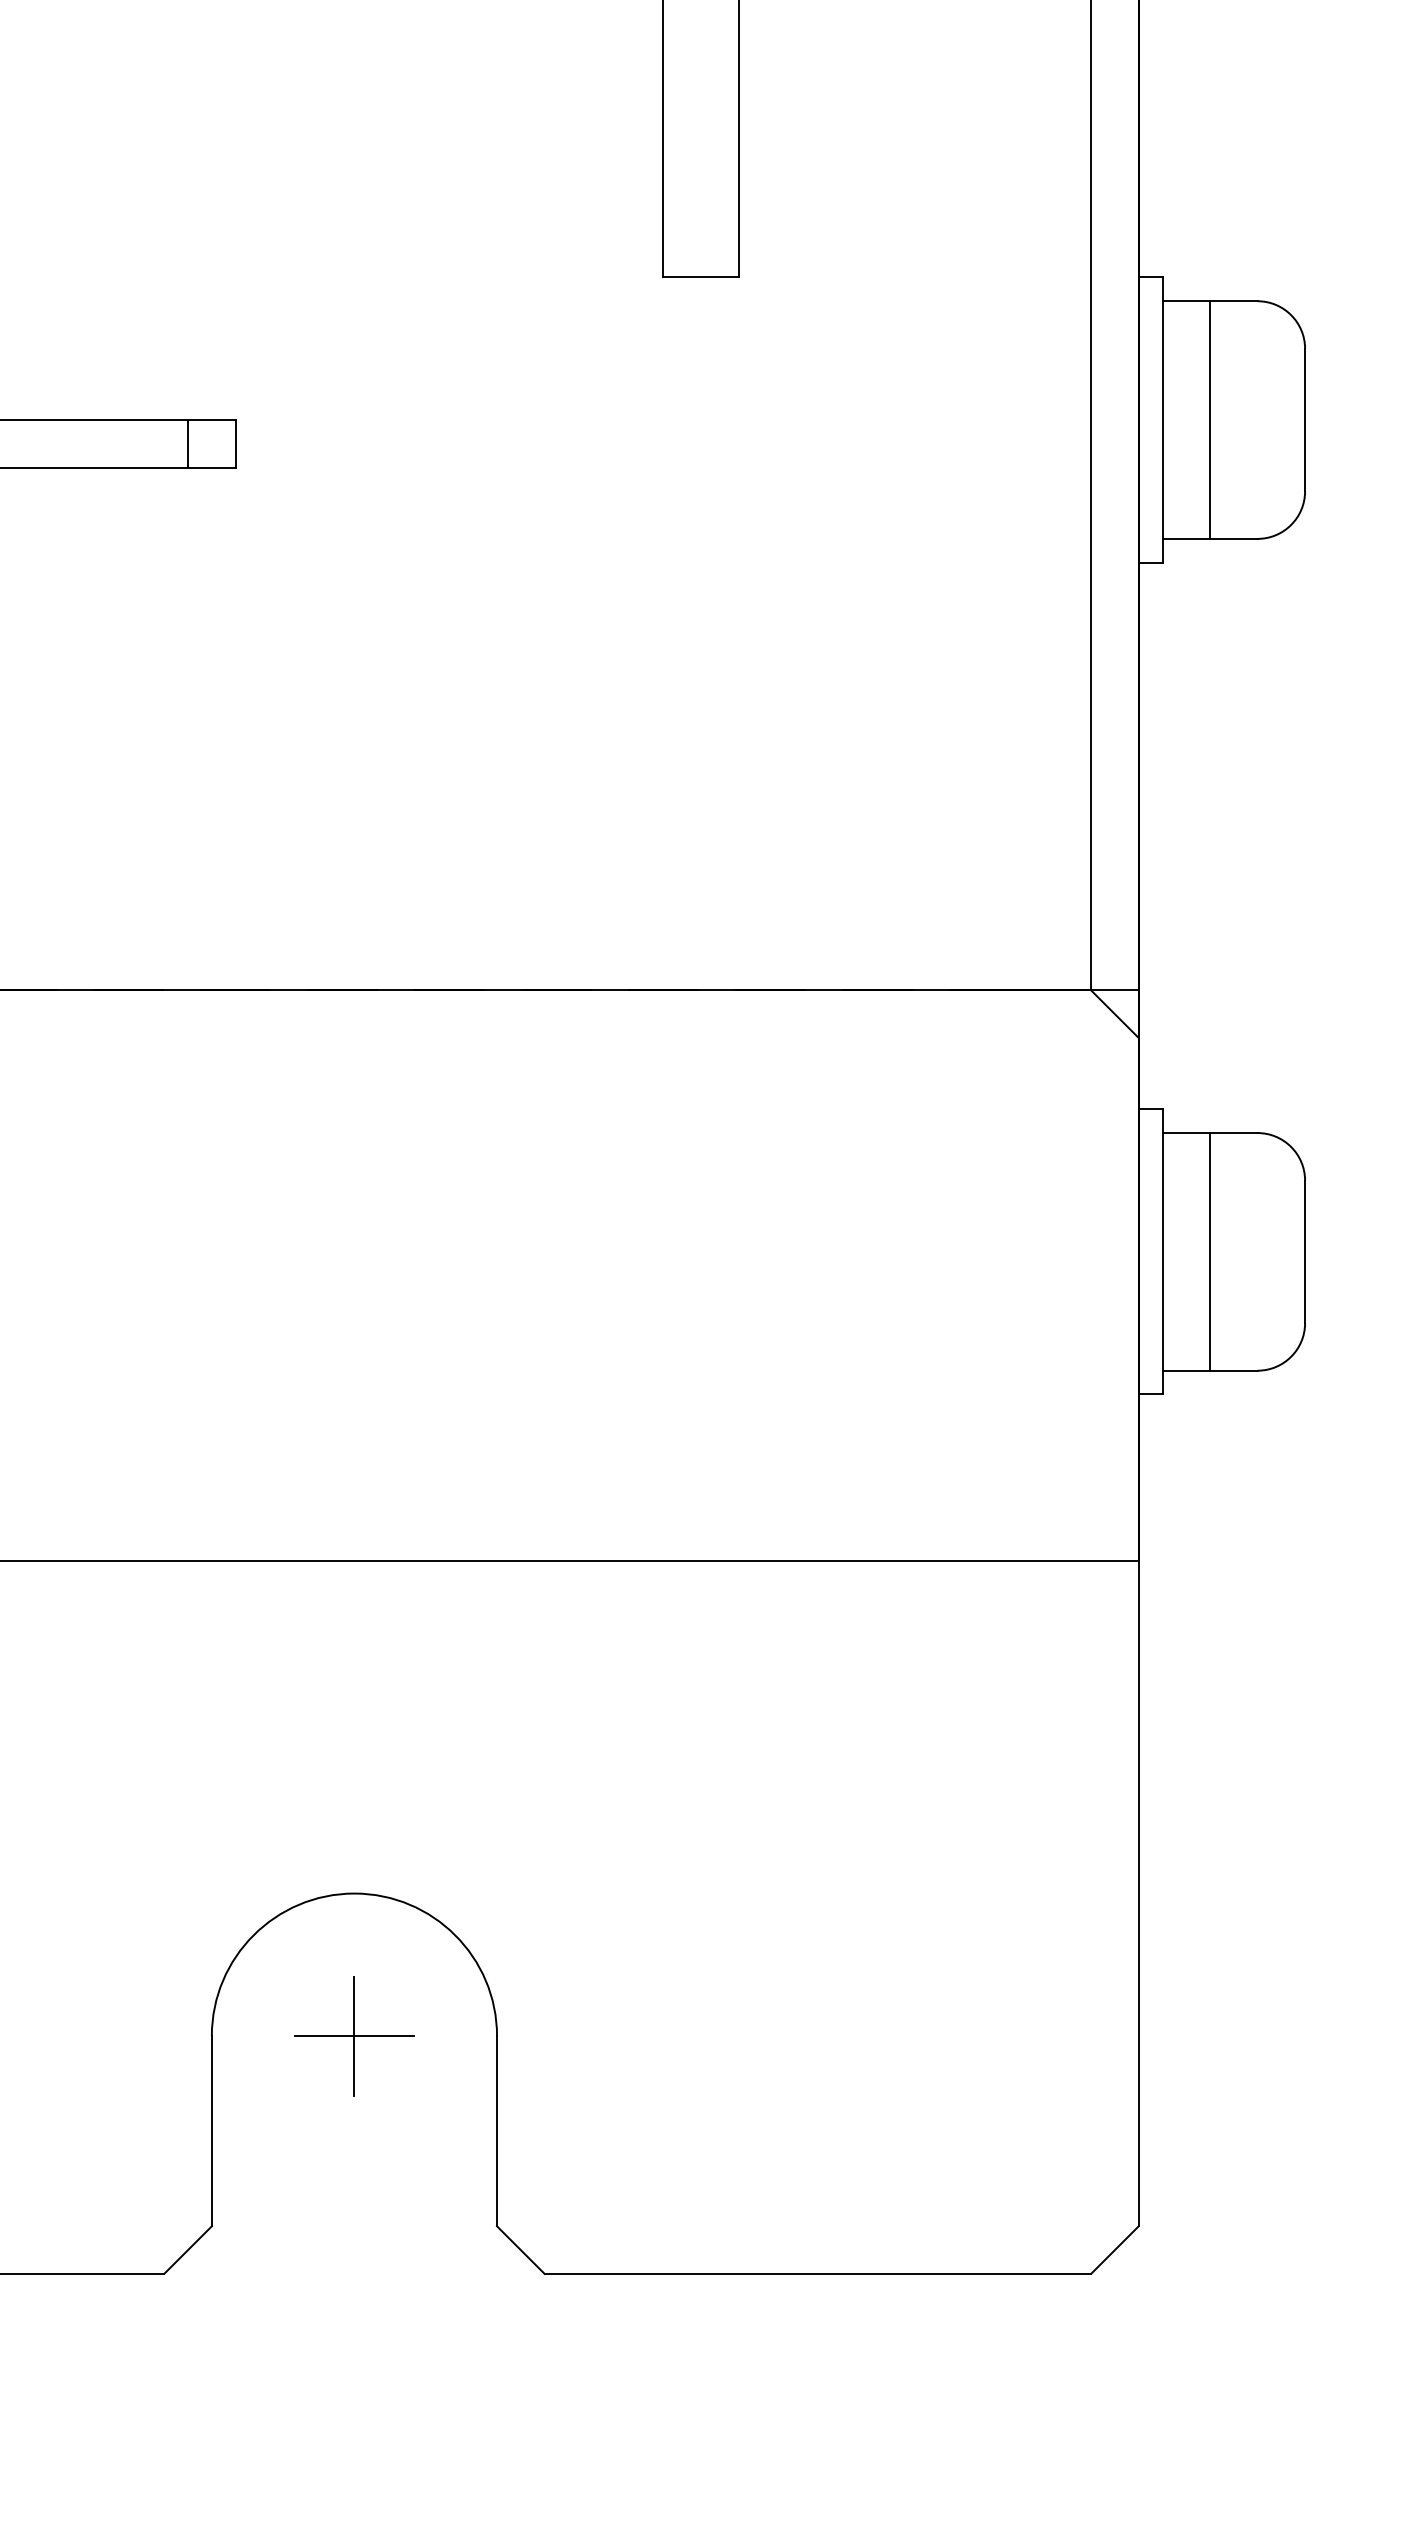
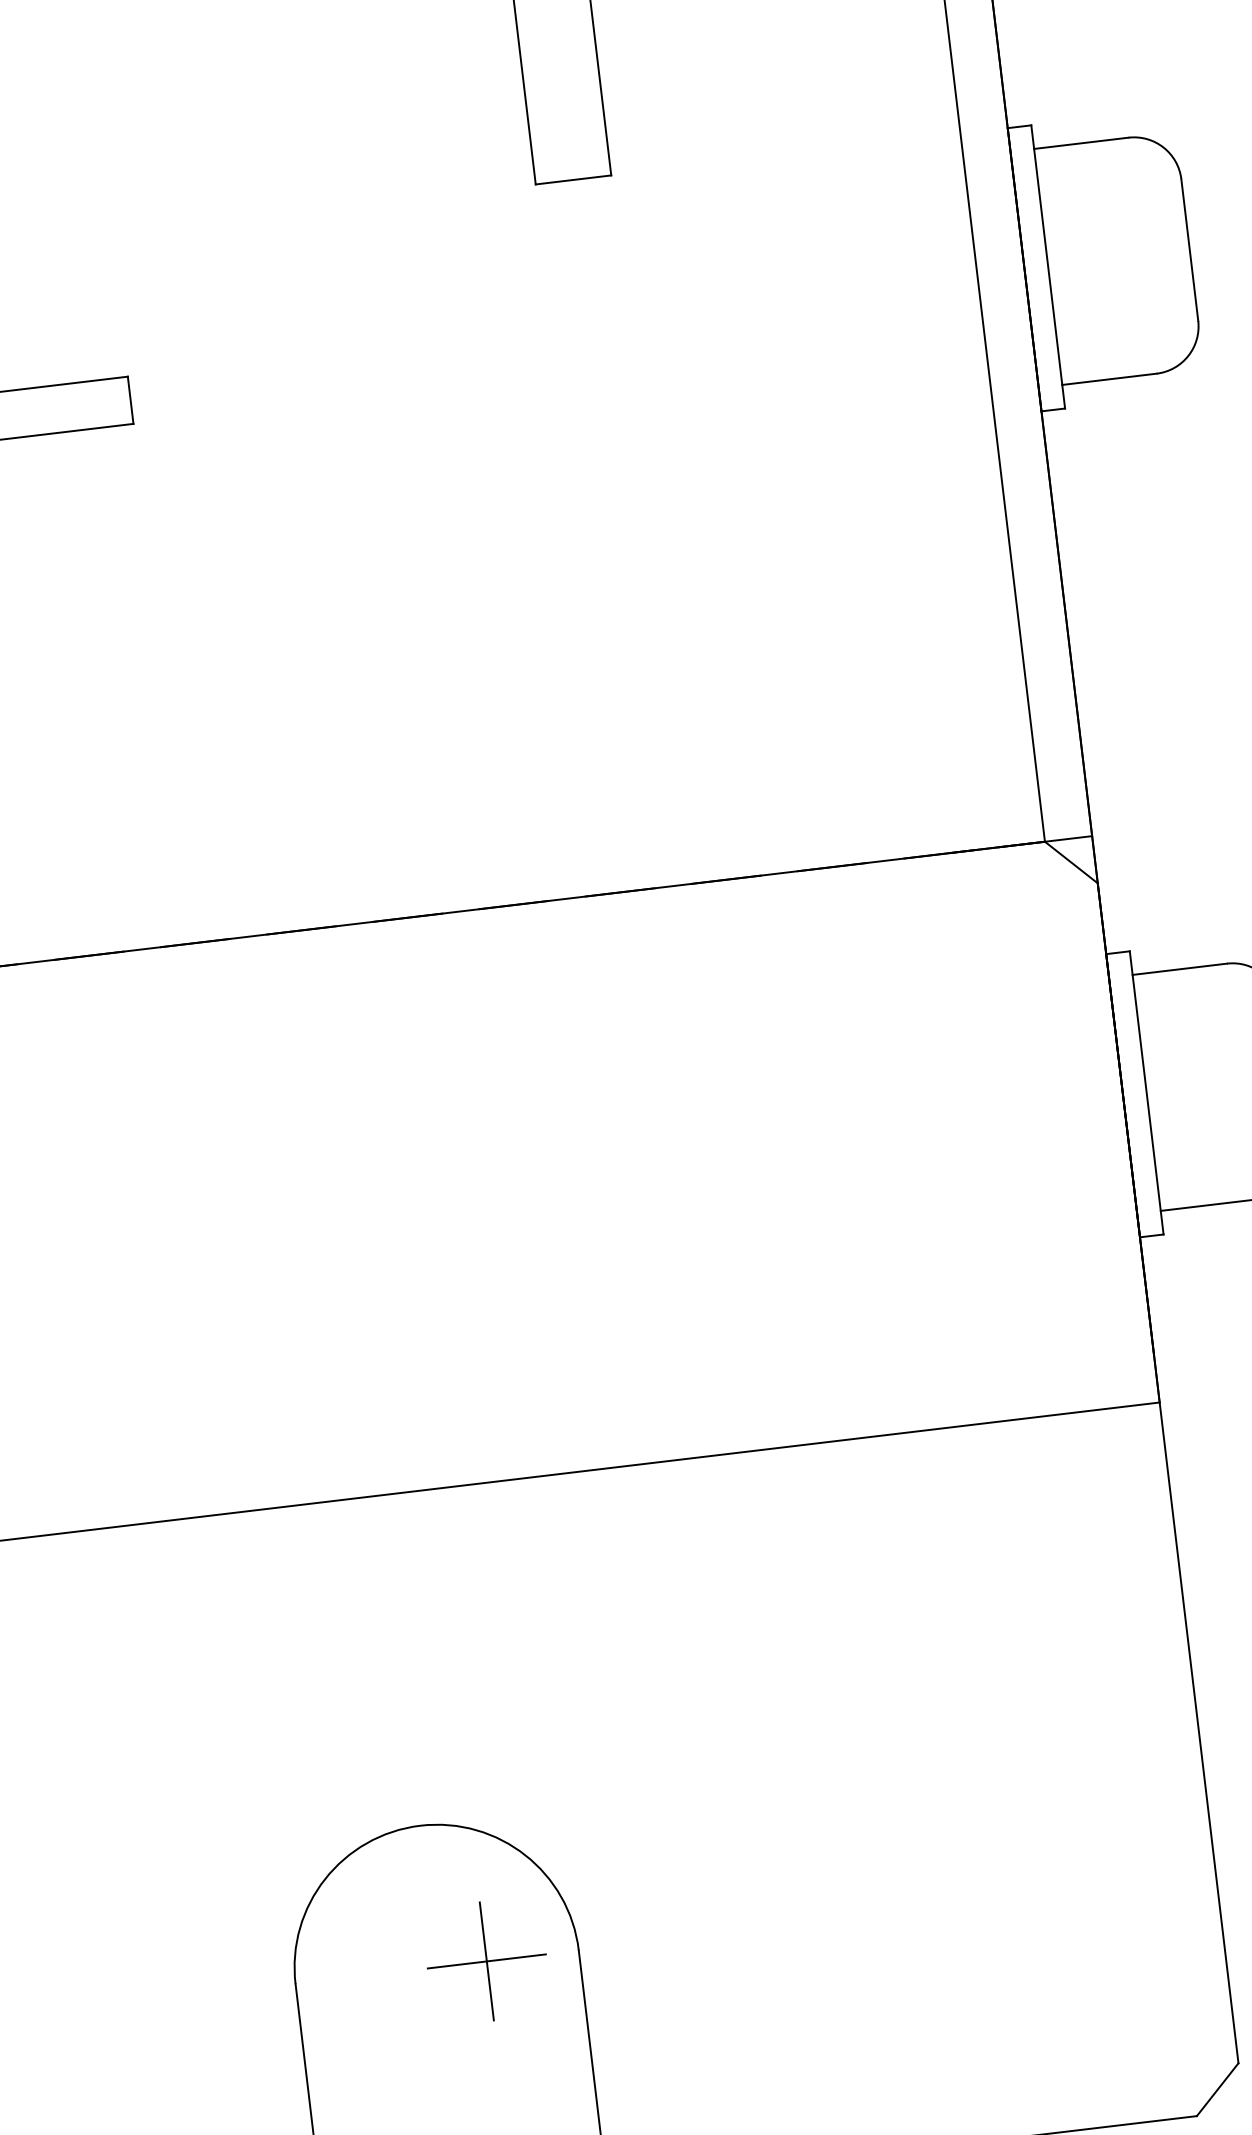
line: (1210, 419) -> (1095, 260), removed
line: (188, 443) -> (83, 405), removed
line: (1210, 1251) -> (1194, 1086), removed
part: (354, 2036) -> (486, 1961), moved

